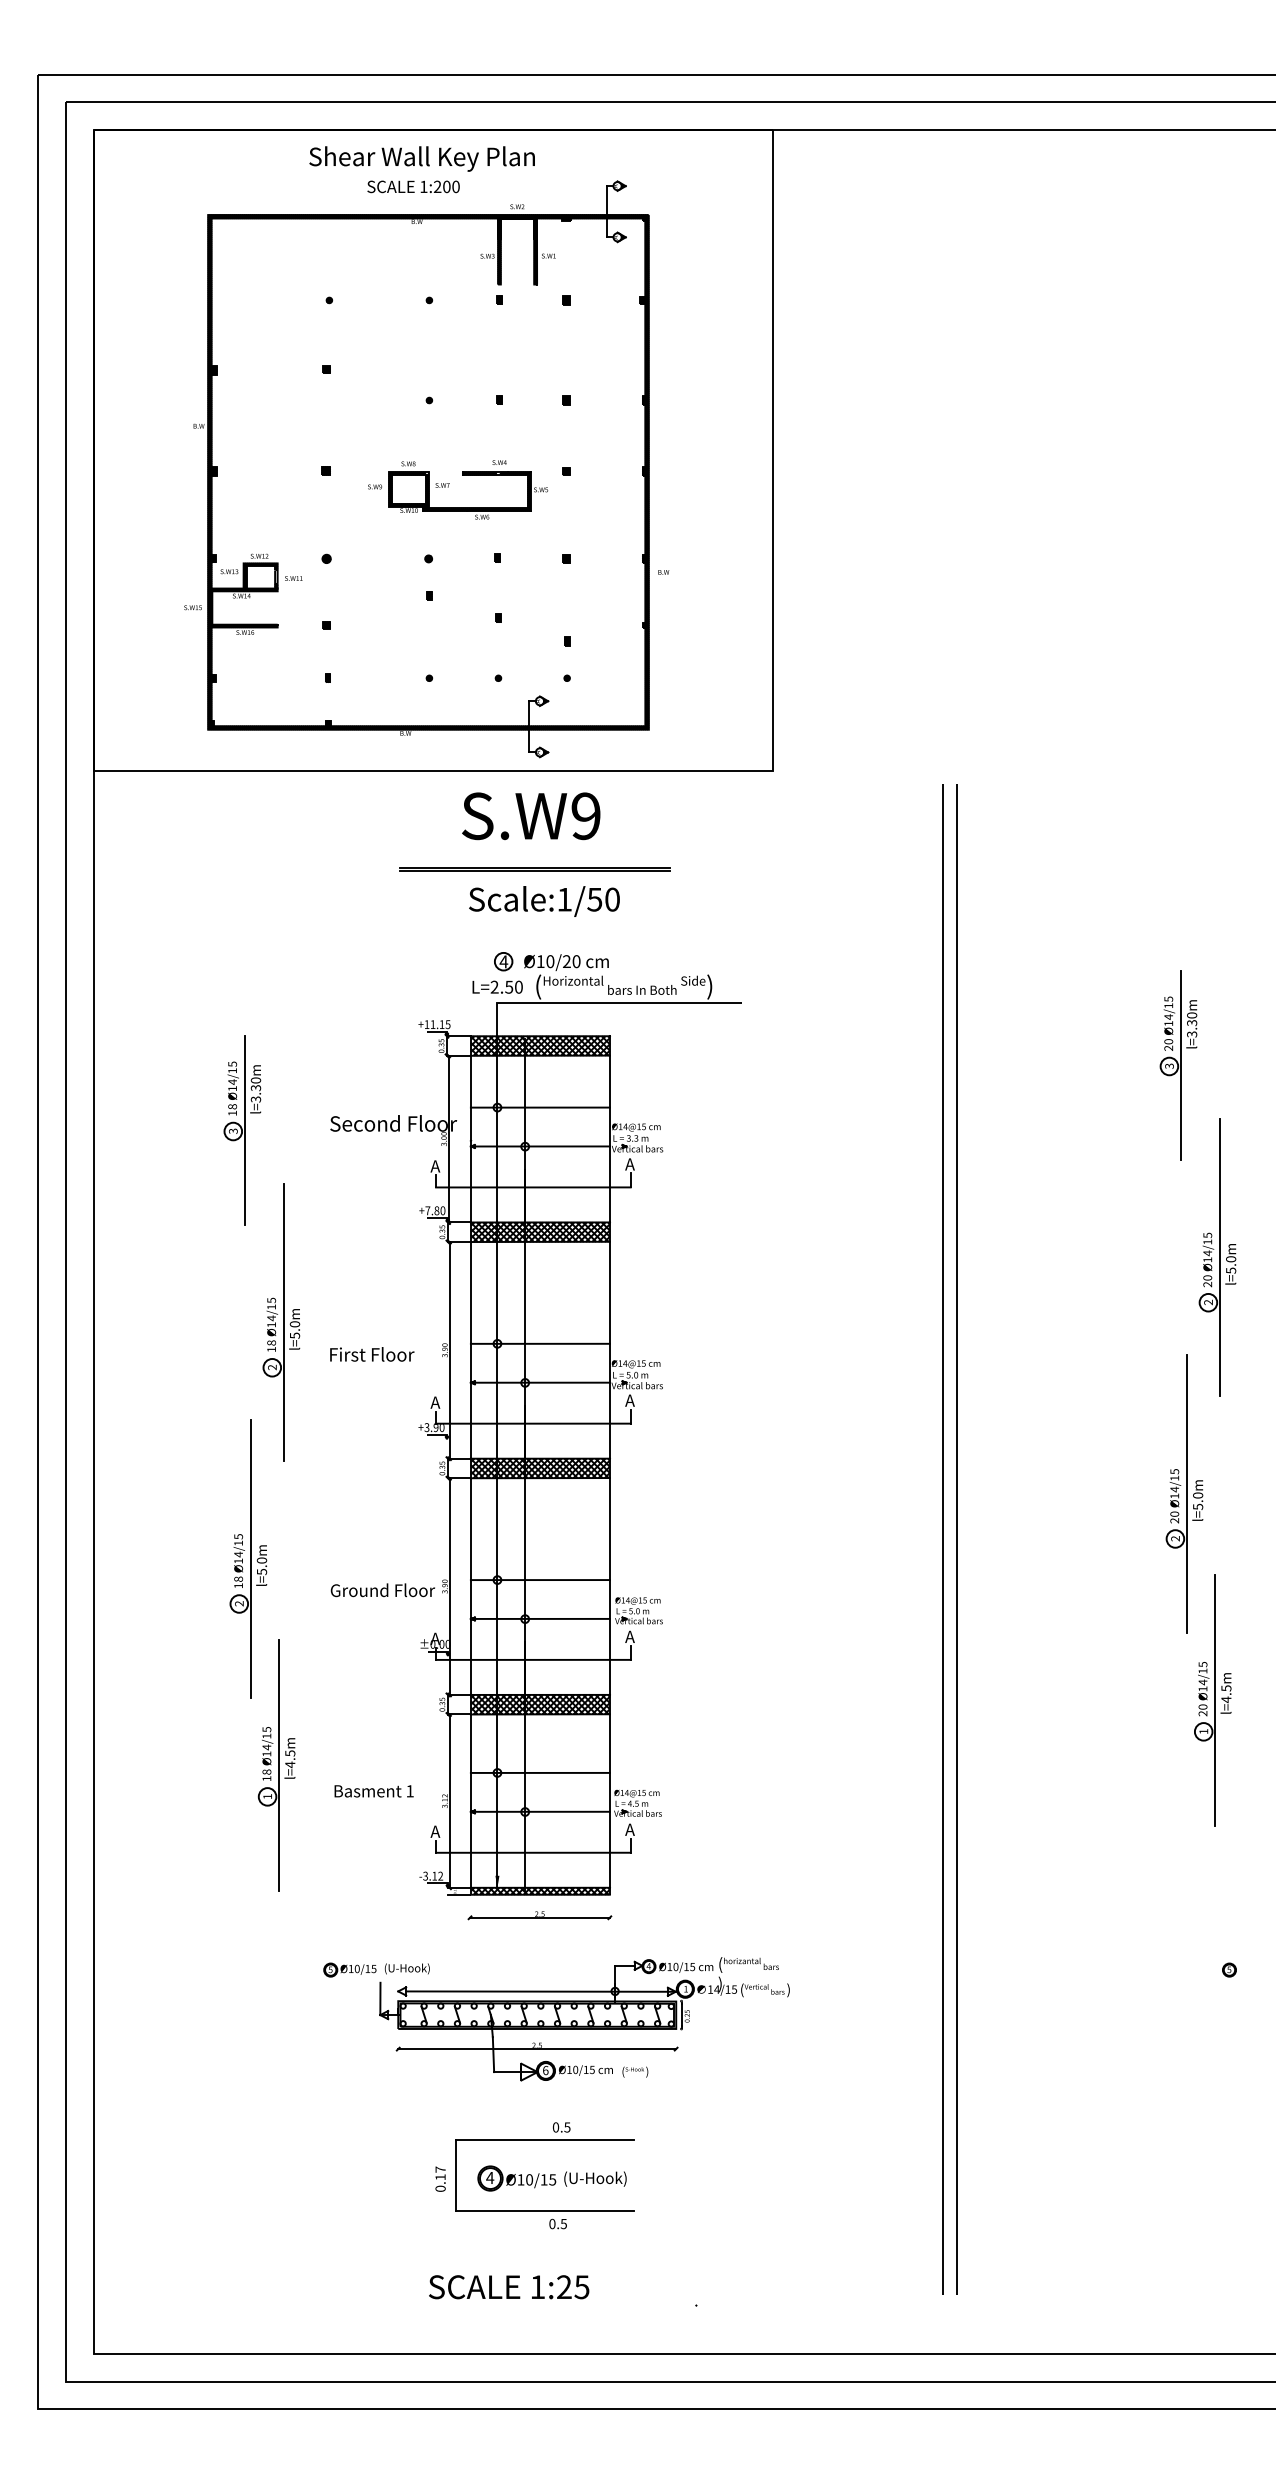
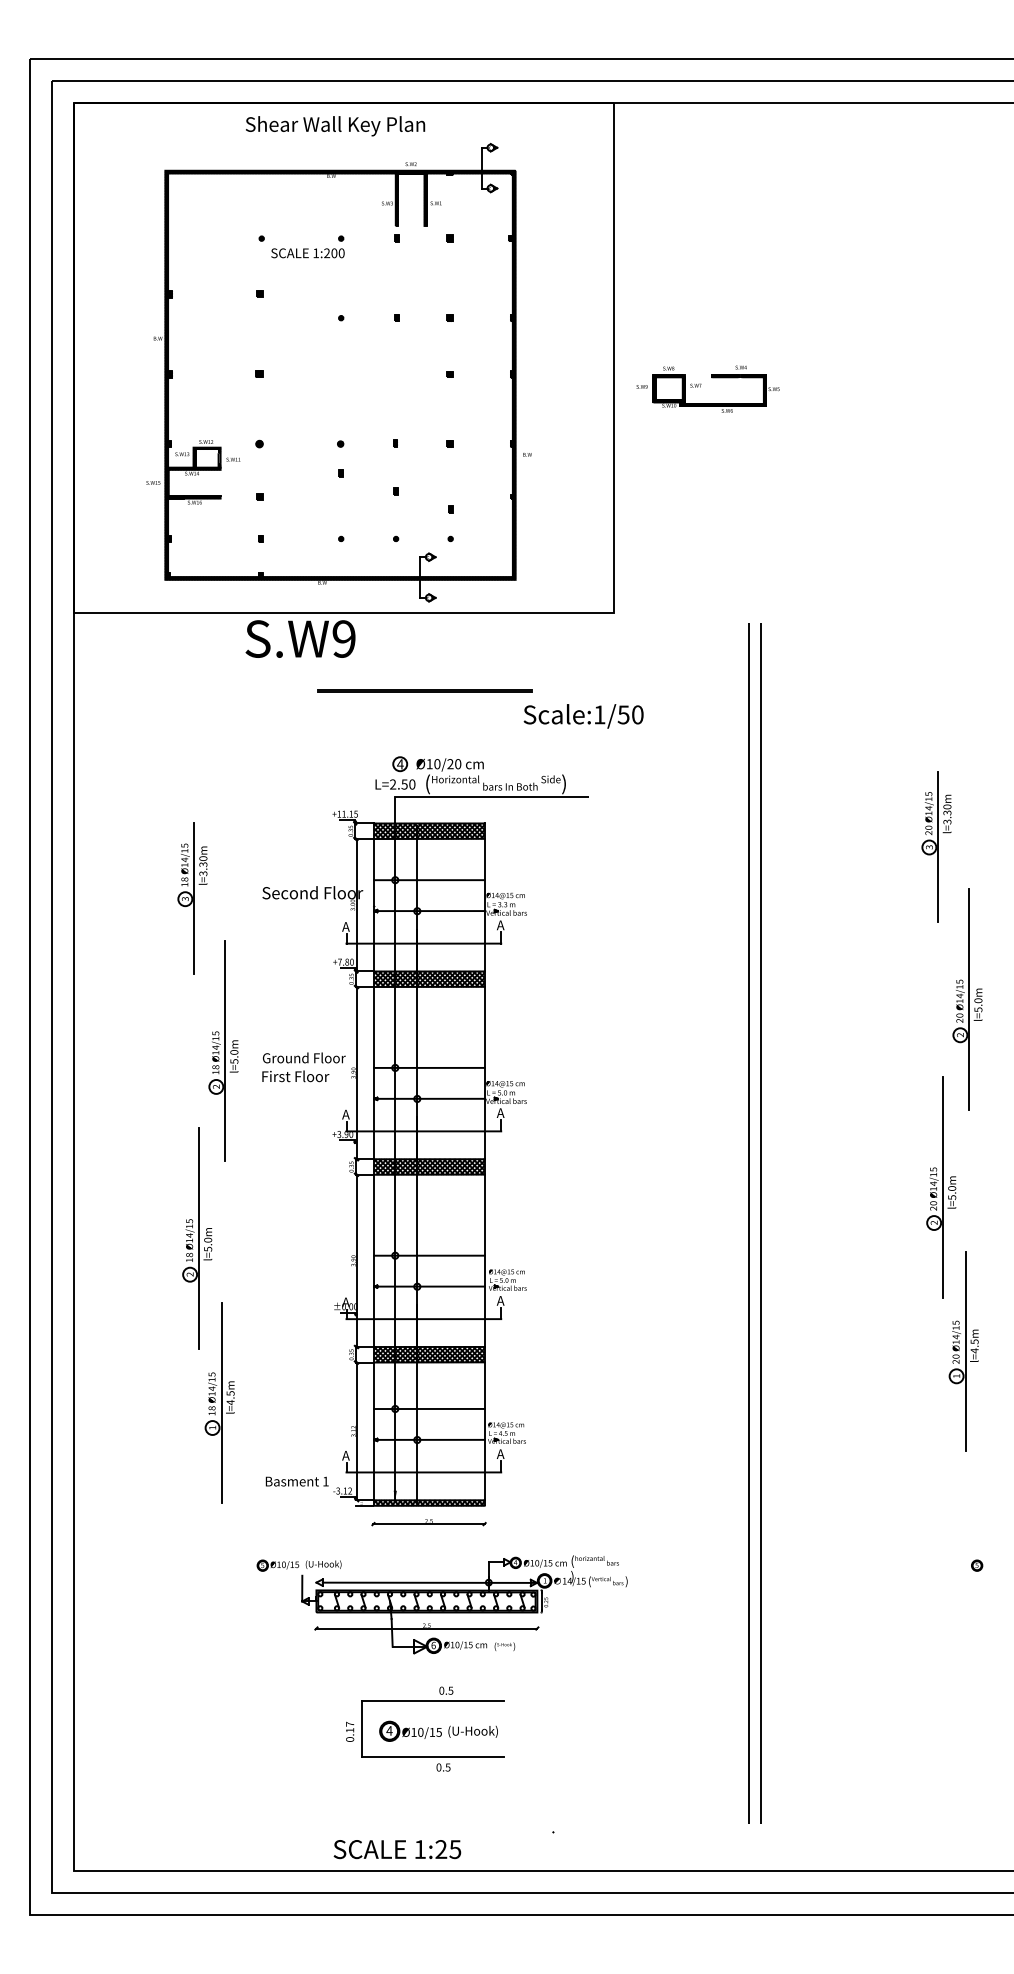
text: (413, 186) -> (307, 253), moved
part: (448, 487) -> (700, 387), moved
text: (531, 816) -> (300, 639), moved
text: (544, 901) -> (583, 716), moved
text: (382, 1590) -> (303, 1058), moved
text: (373, 1791) -> (296, 1481), moved
text: (509, 2287) -> (397, 1849), moved

